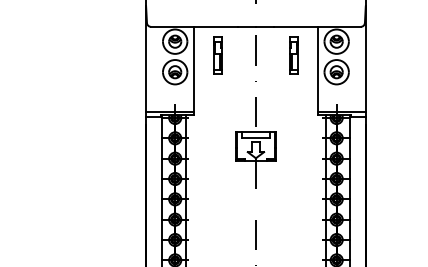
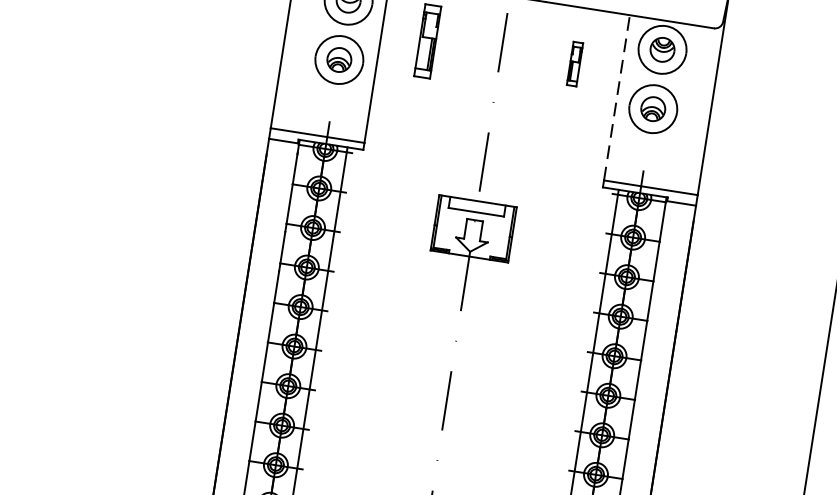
part: (293, 55) -> (574, 63), size x0.6
line: (317, 69) -> (616, 98), solid -> dashed

